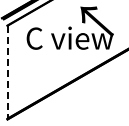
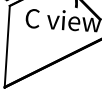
line: (7, 72) -> (7, 46), dashed -> solid

